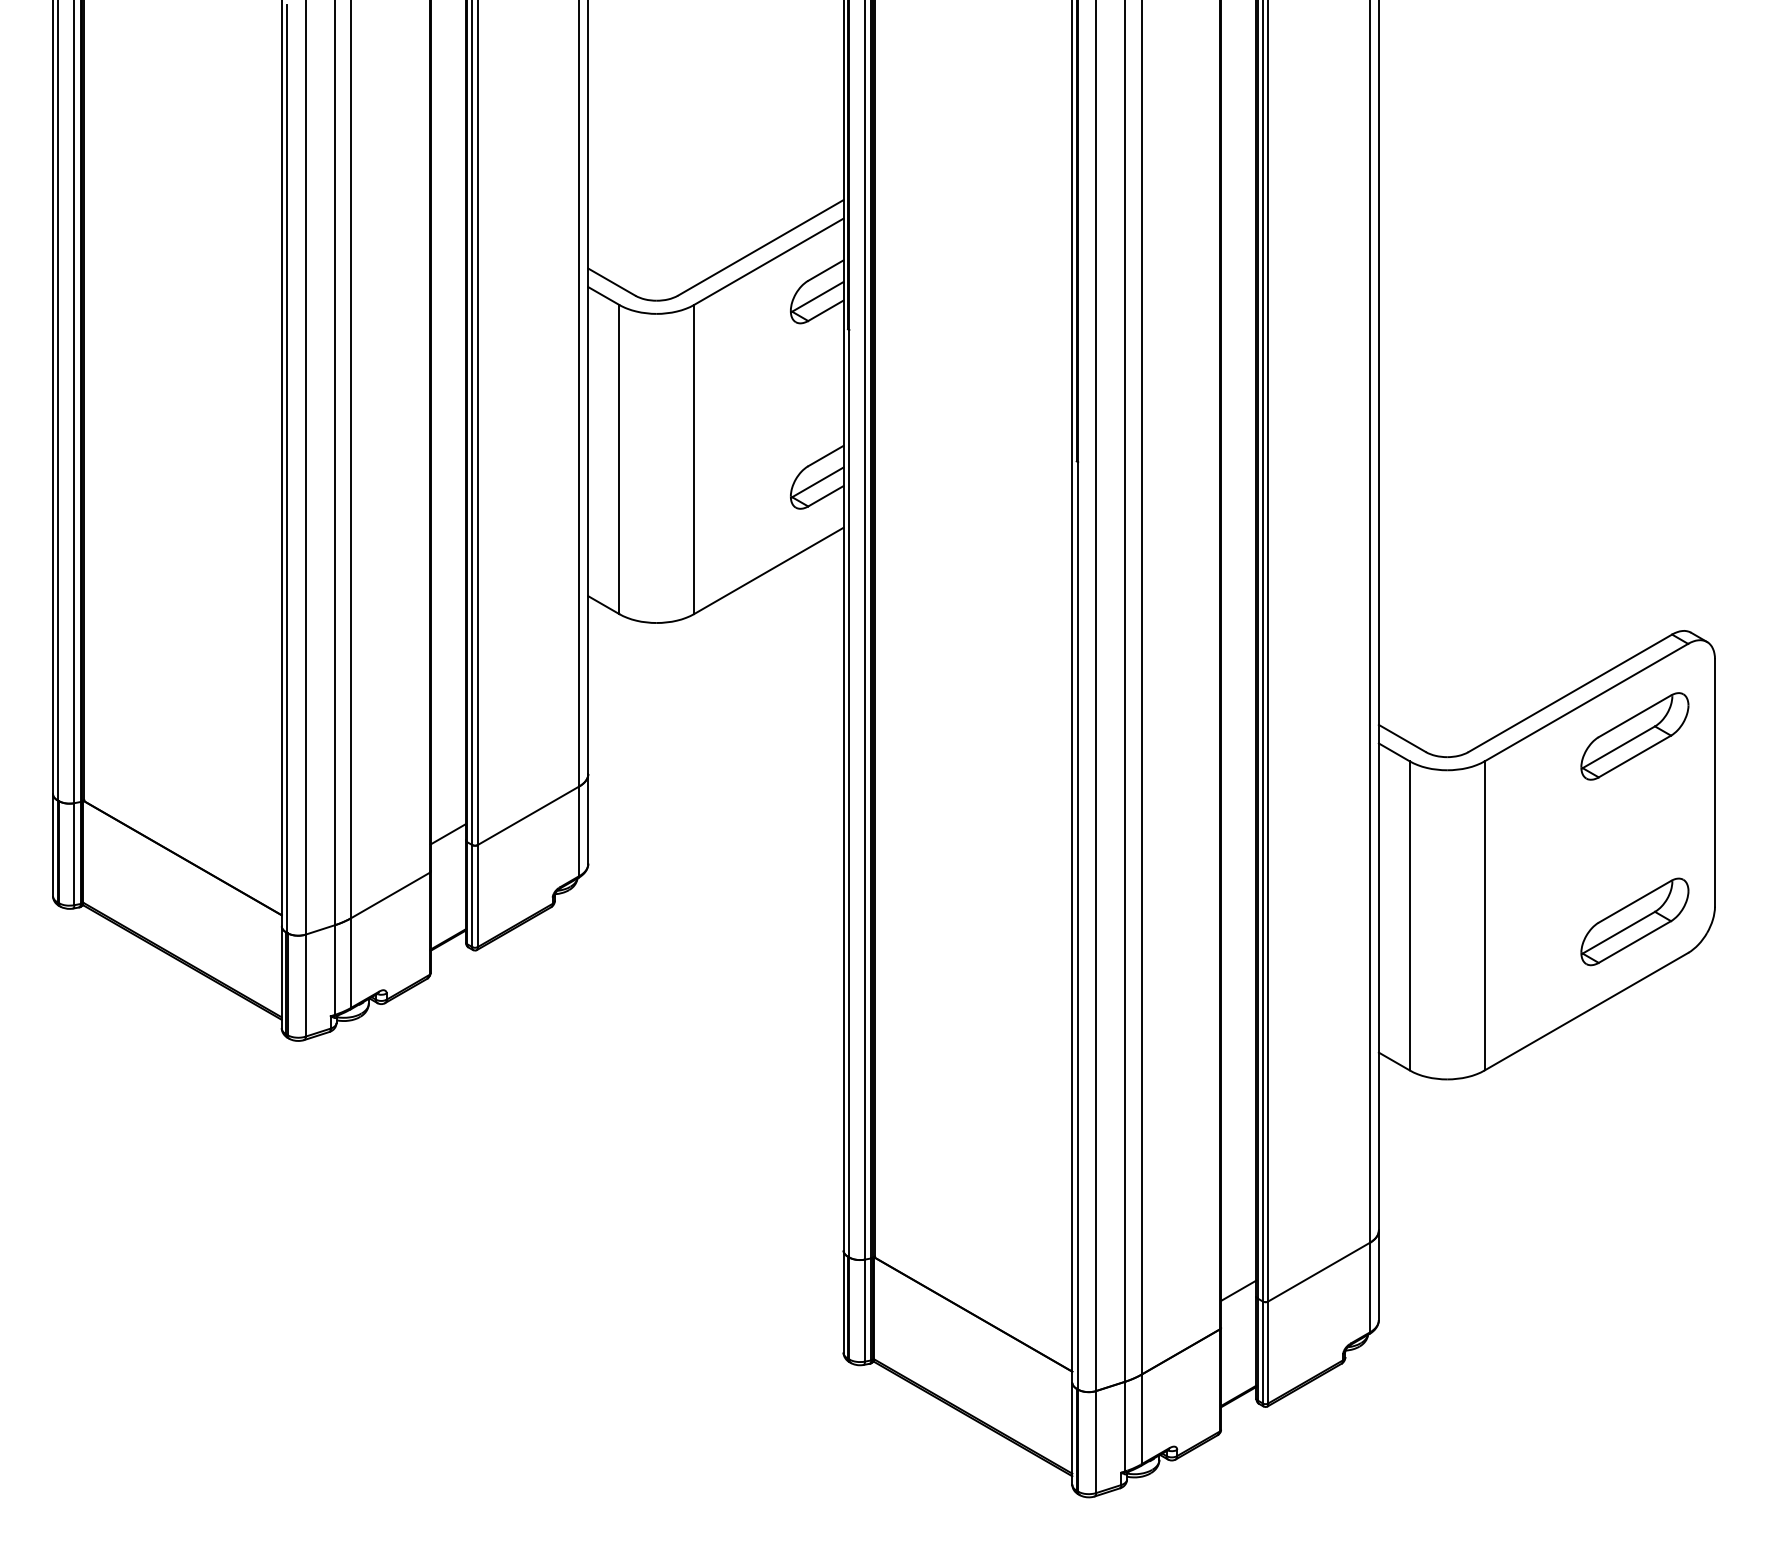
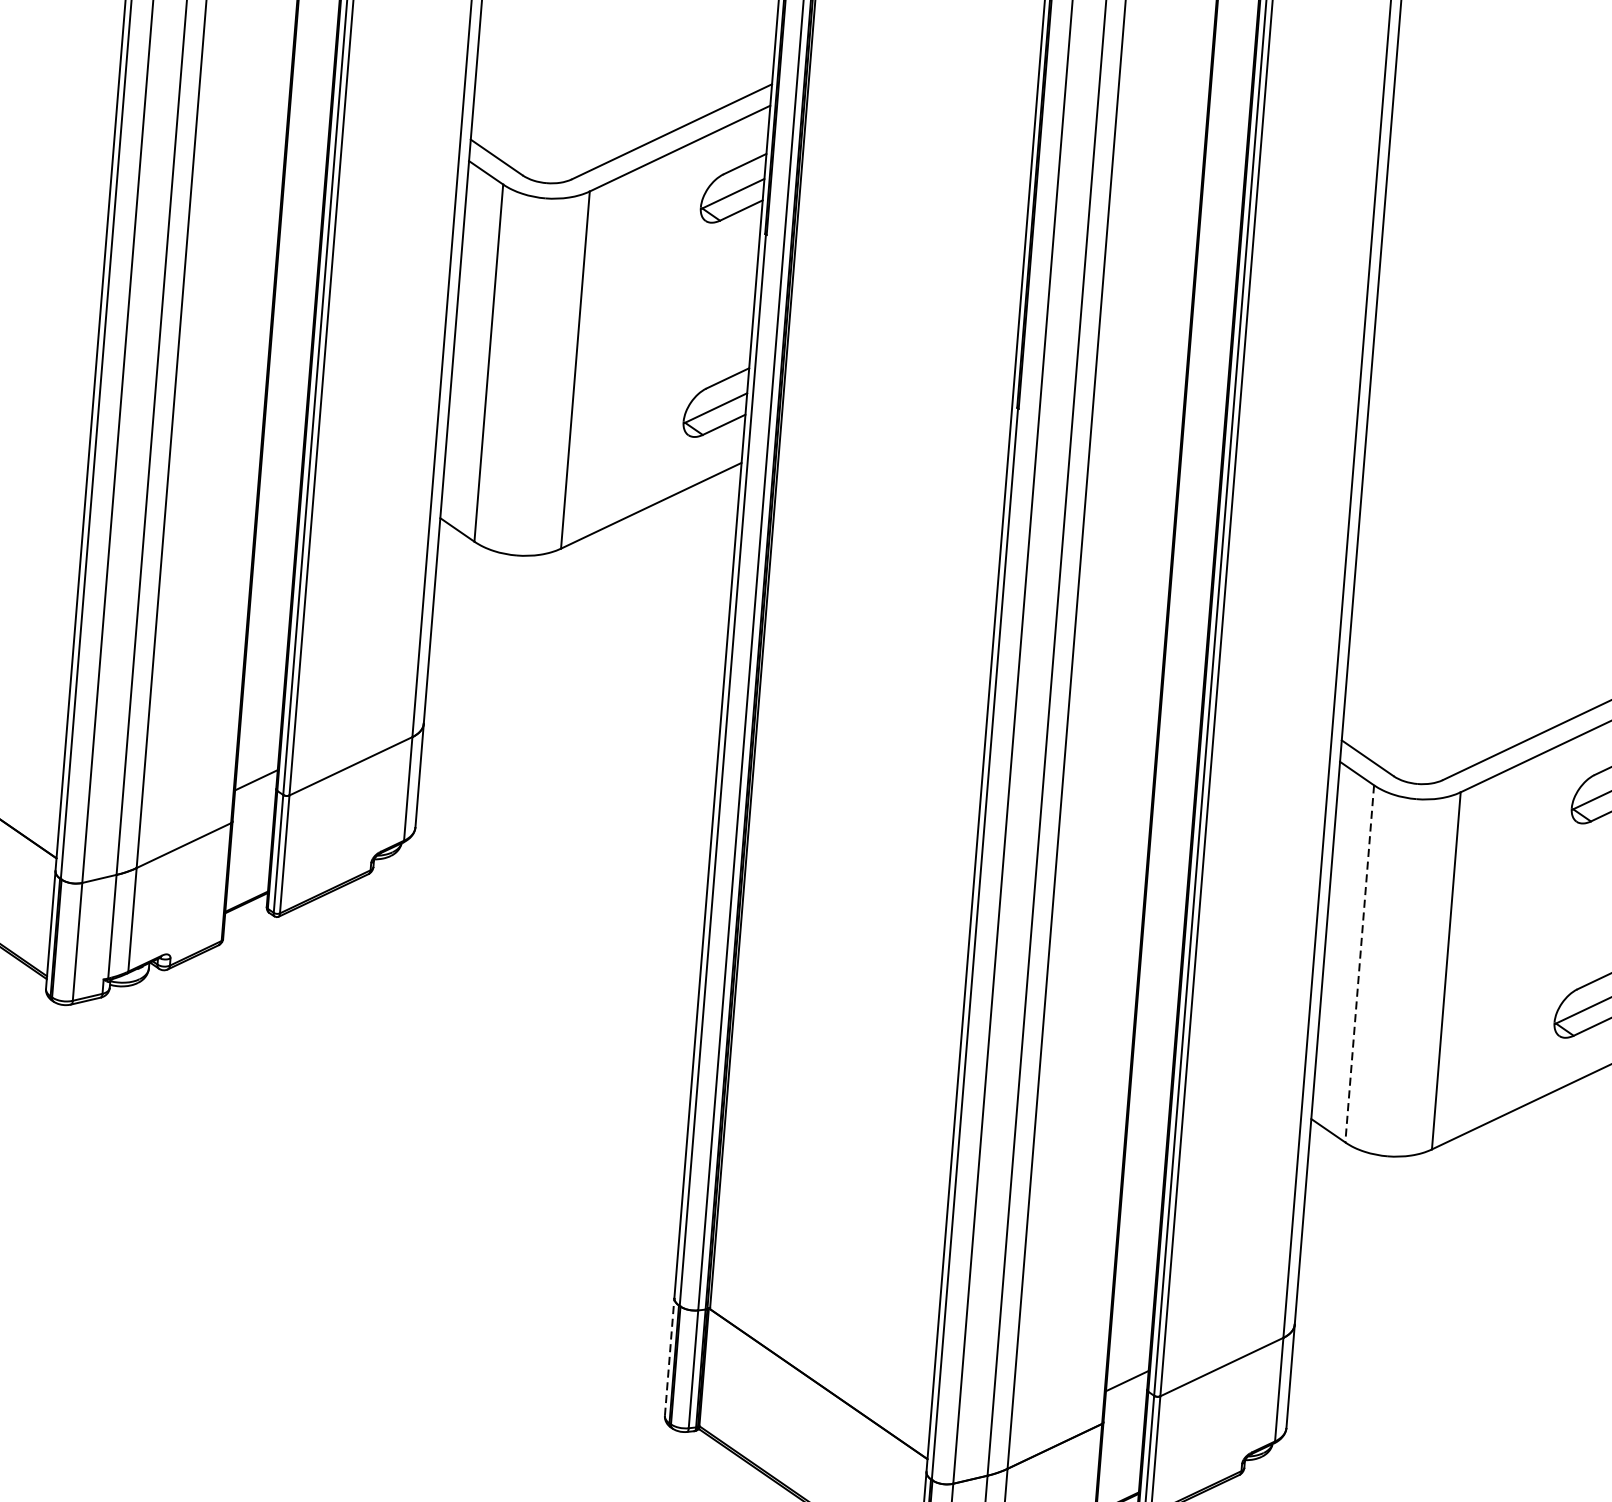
line: (1409, 915) -> (1359, 963), solid -> dashed
line: (843, 1301) -> (669, 1356), solid -> dashed

